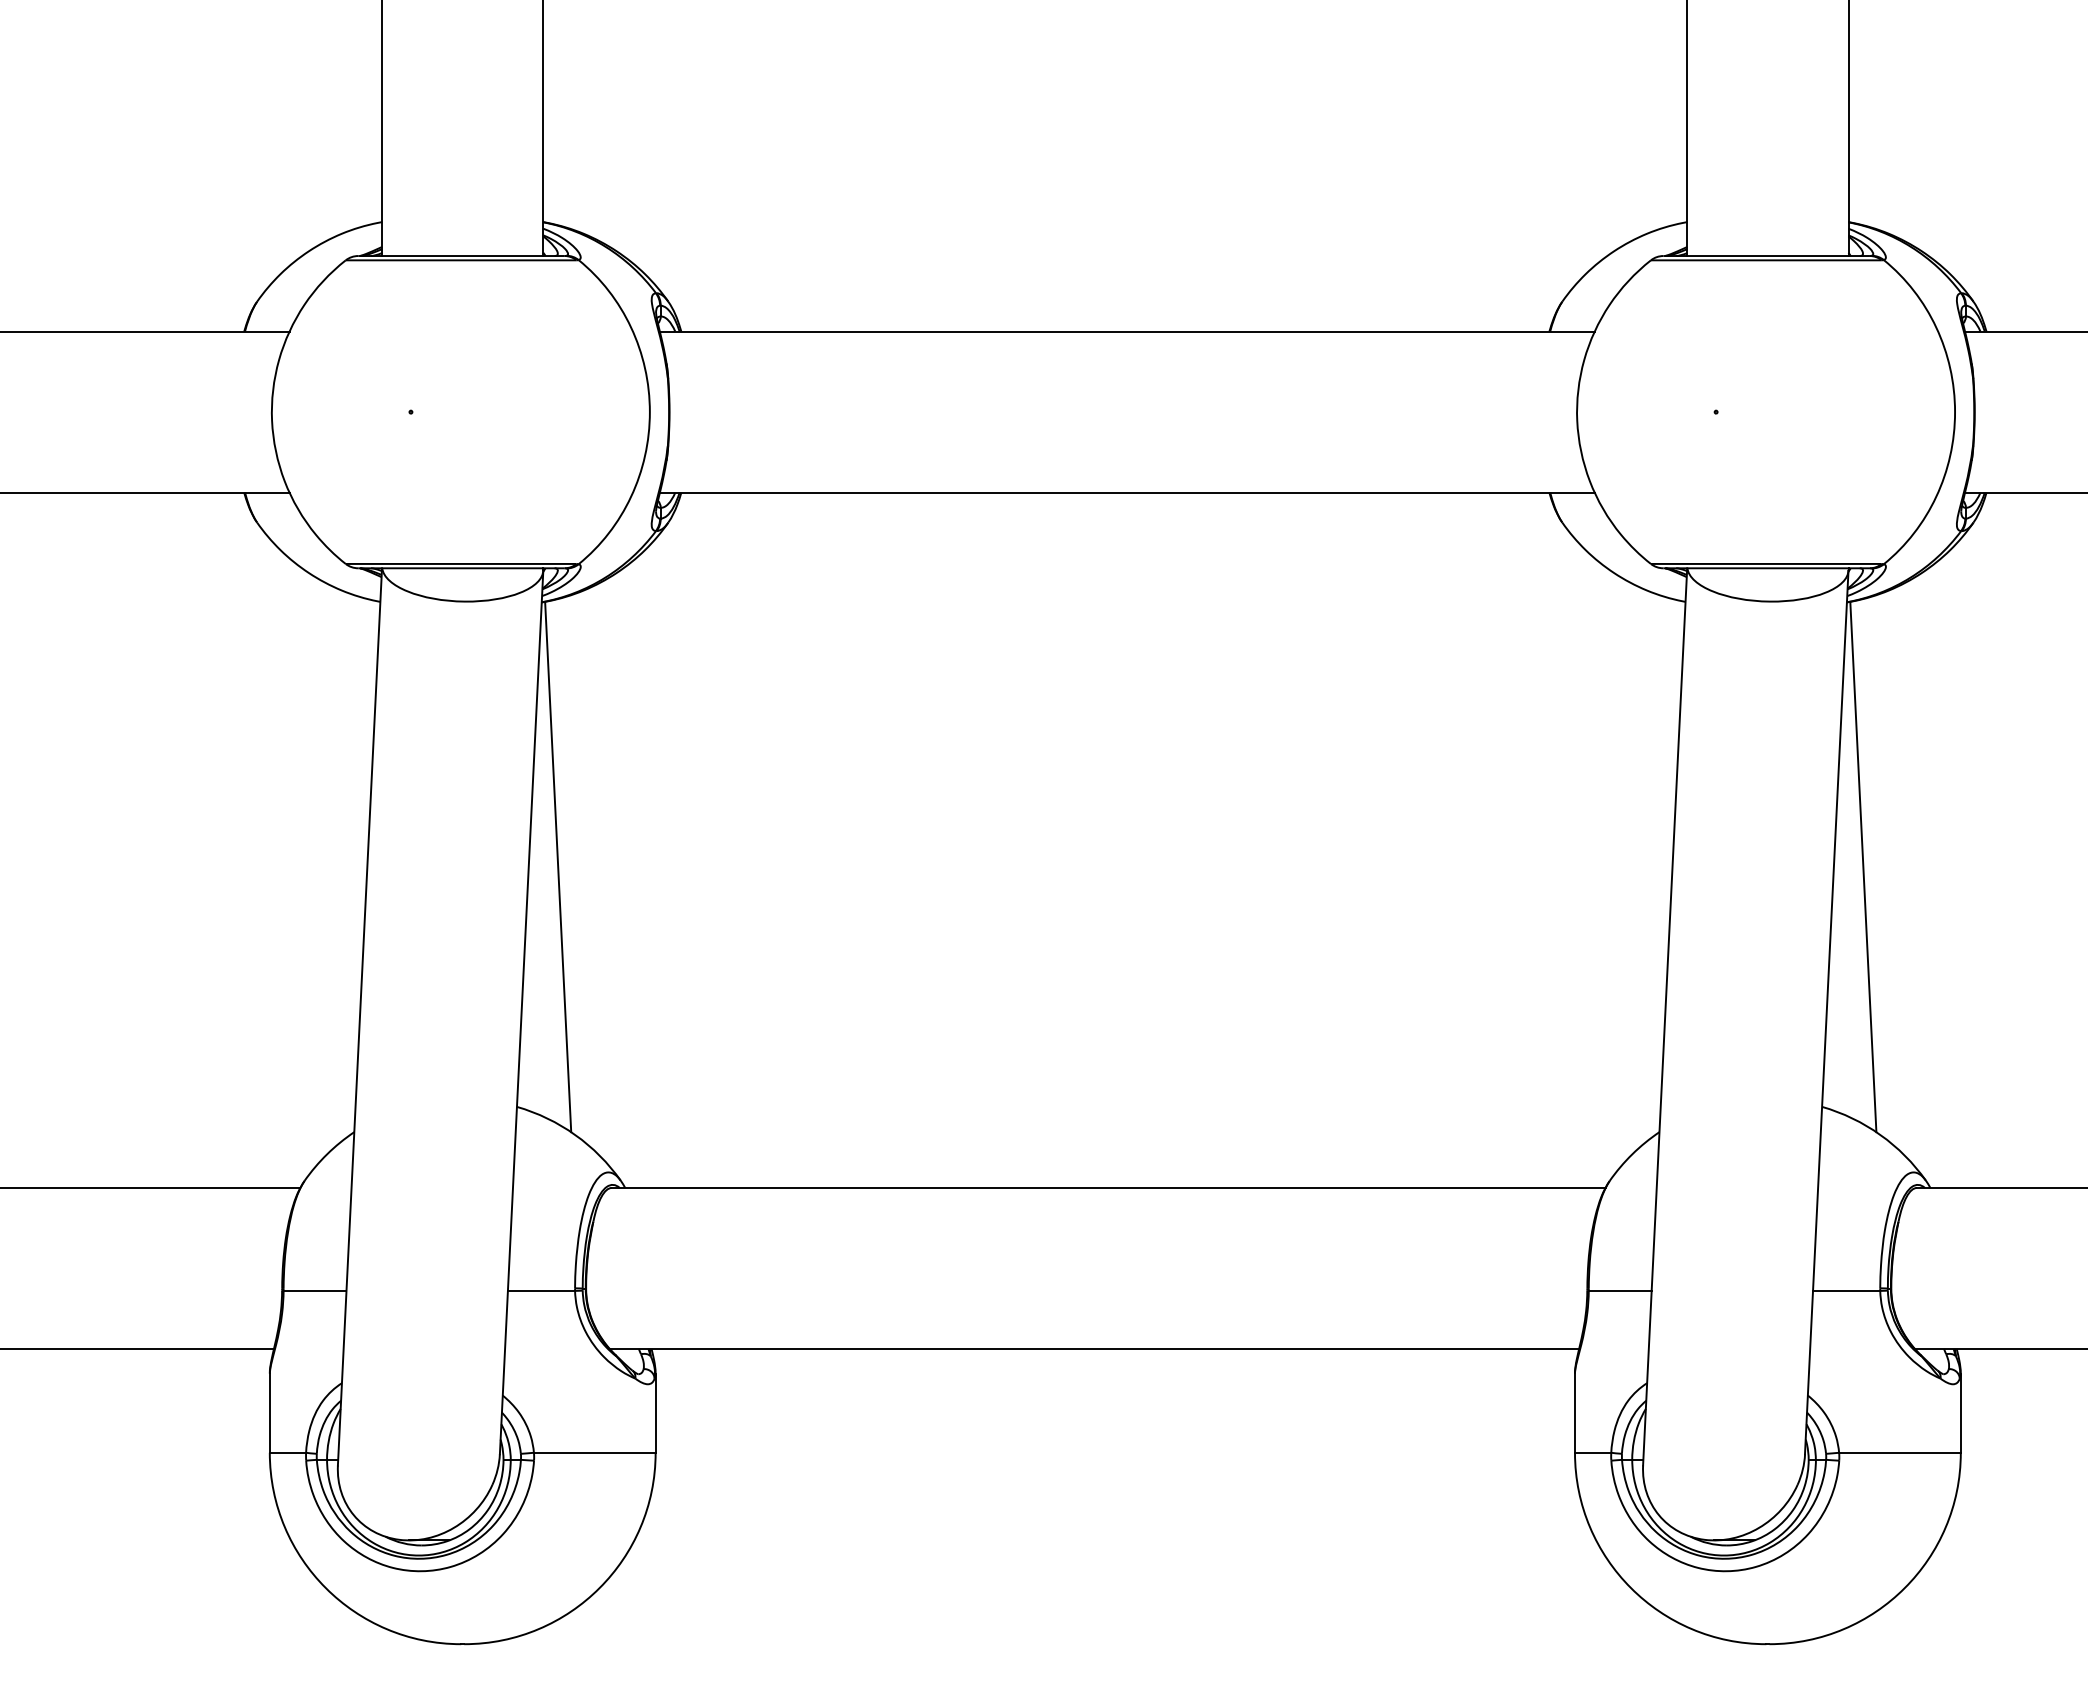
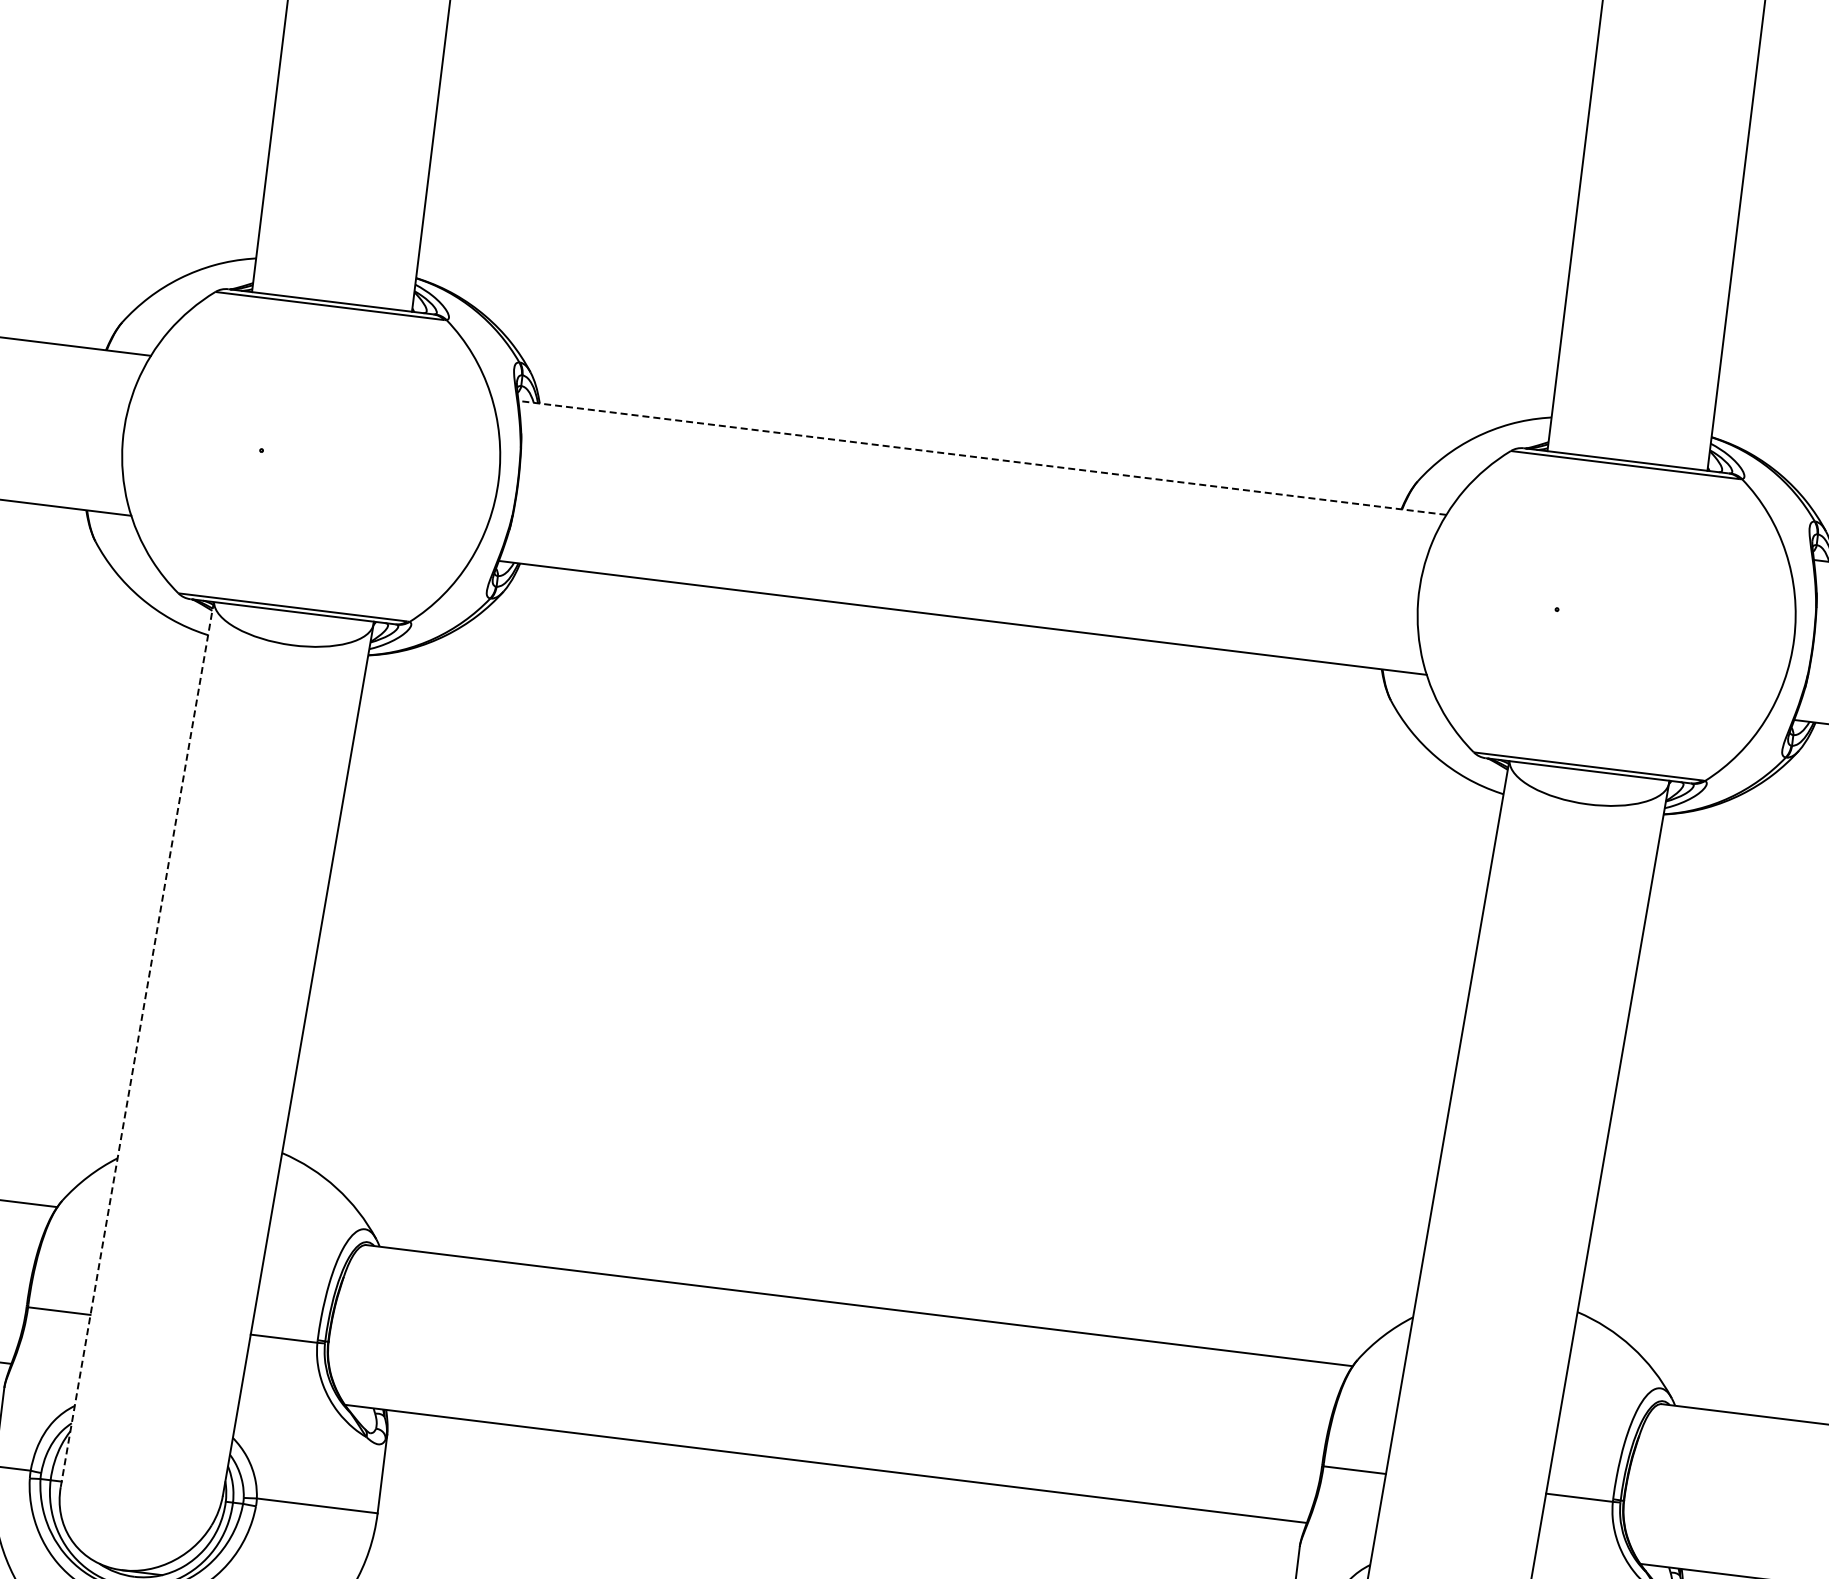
line: (1126, 331) -> (981, 457), solid -> dashed
line: (558, 866) -> (352, 919), removed
line: (1863, 866) -> (1647, 1078), removed
line: (359, 1017) -> (136, 1045), solid -> dashed

